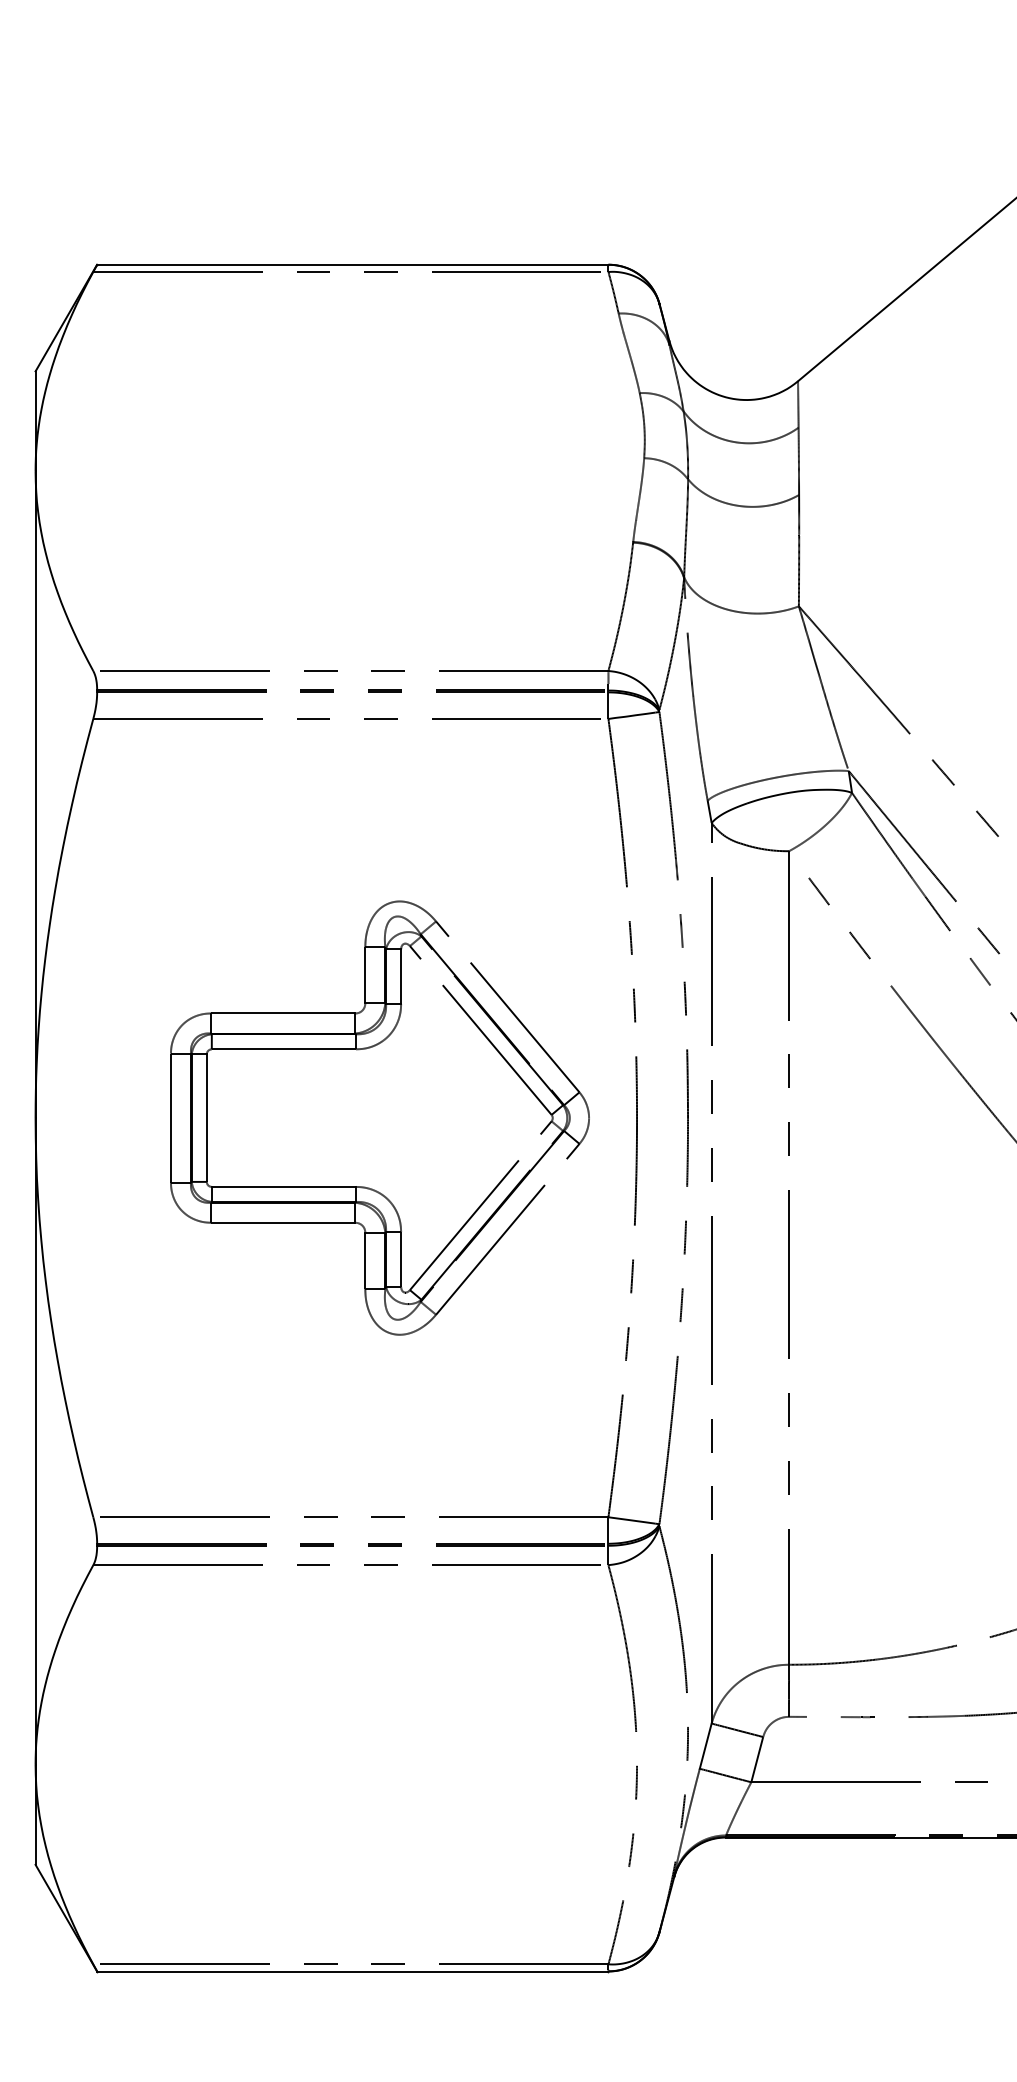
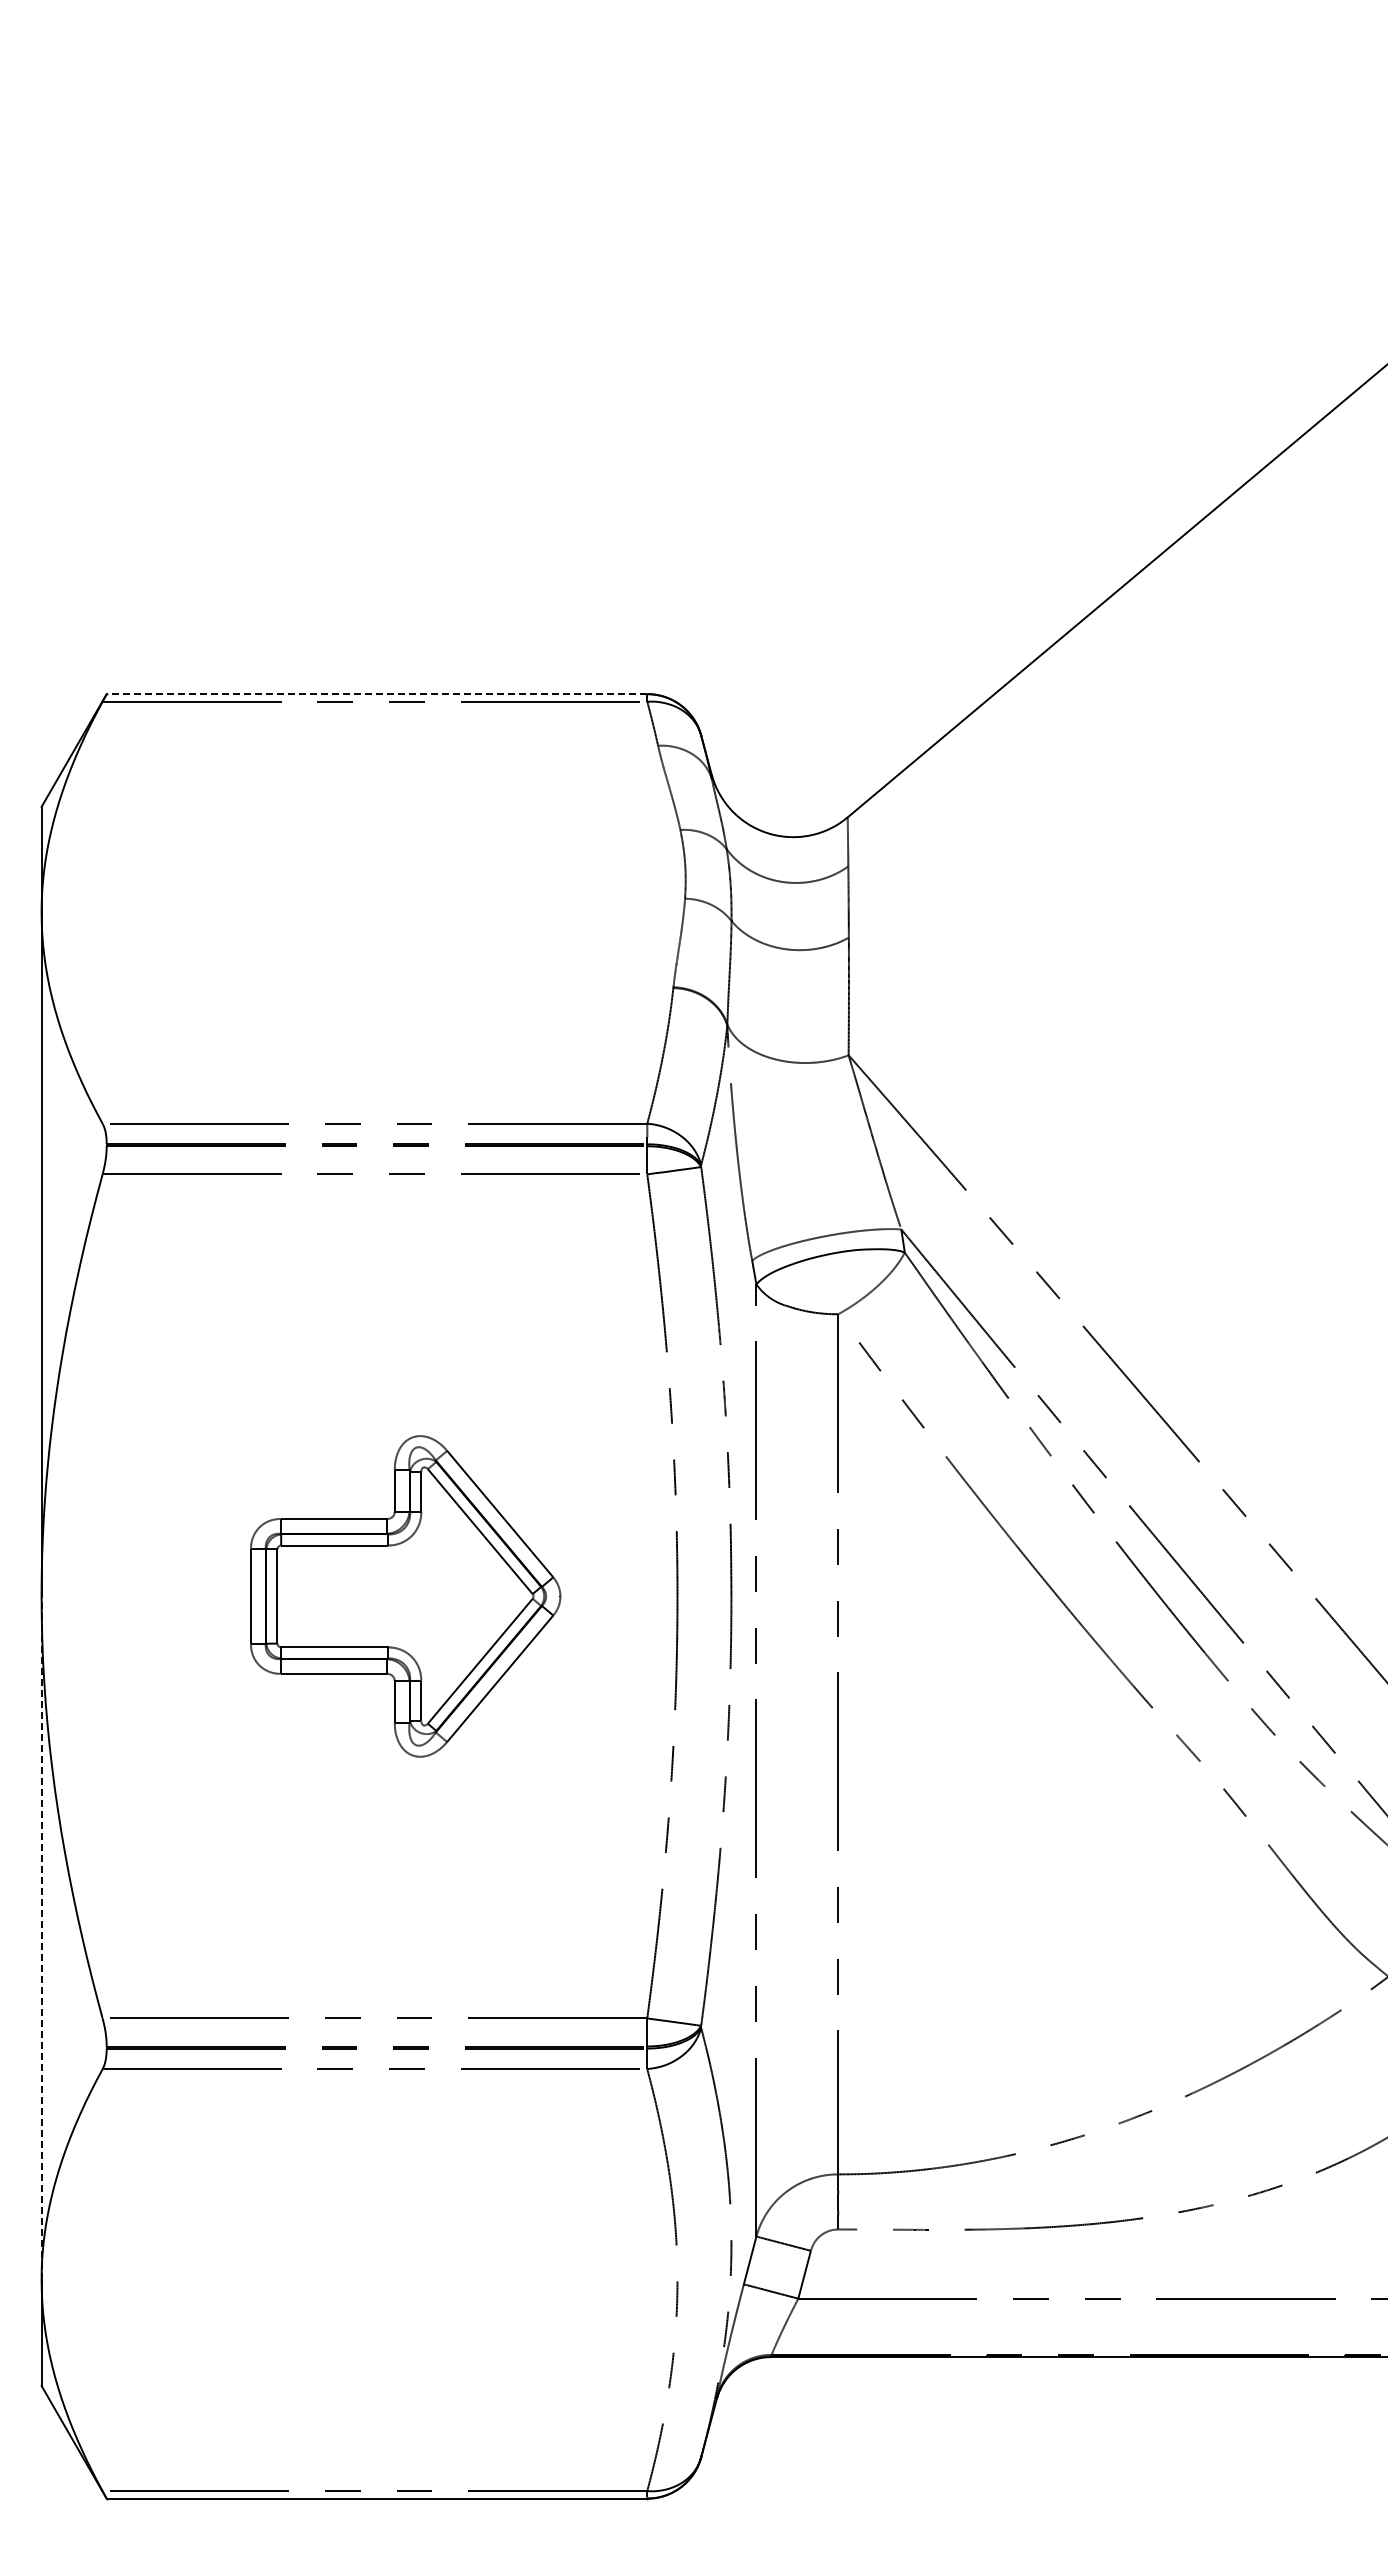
line: (352, 265) -> (376, 694), solid -> dashed
part: (379, 1118) -> (405, 1596), size x0.7
line: (35, 1441) -> (41, 1938), solid -> dashed

